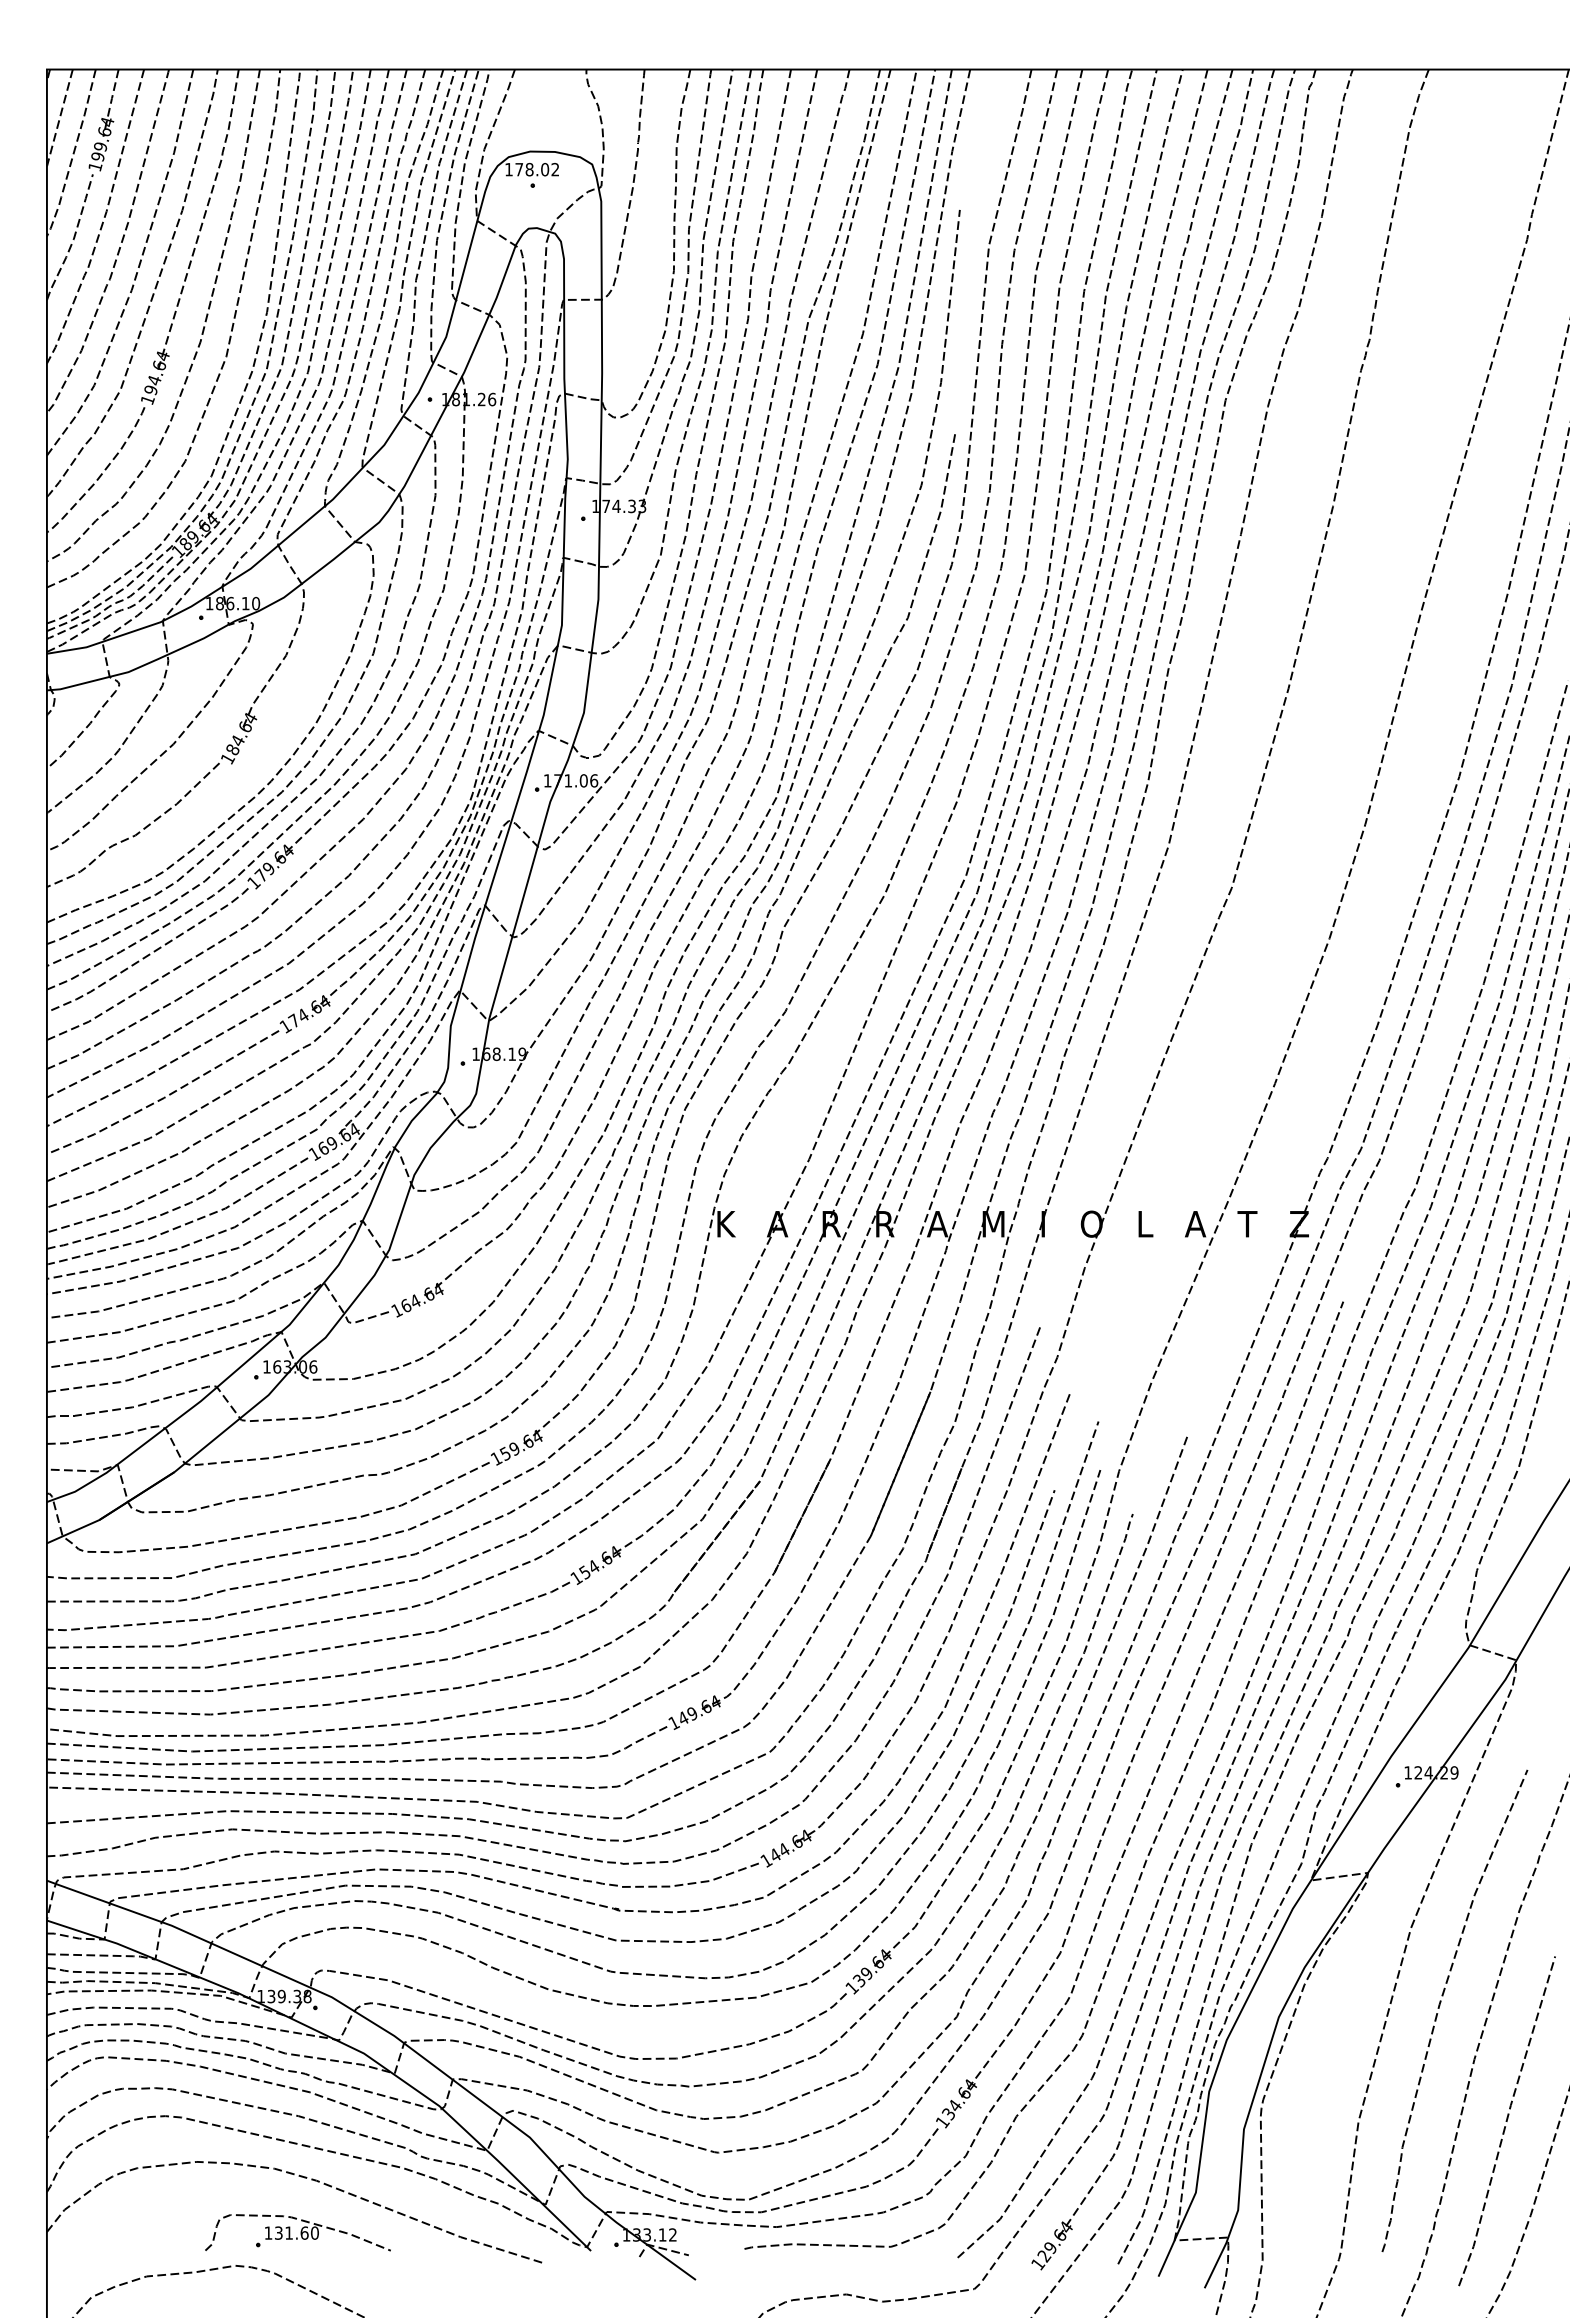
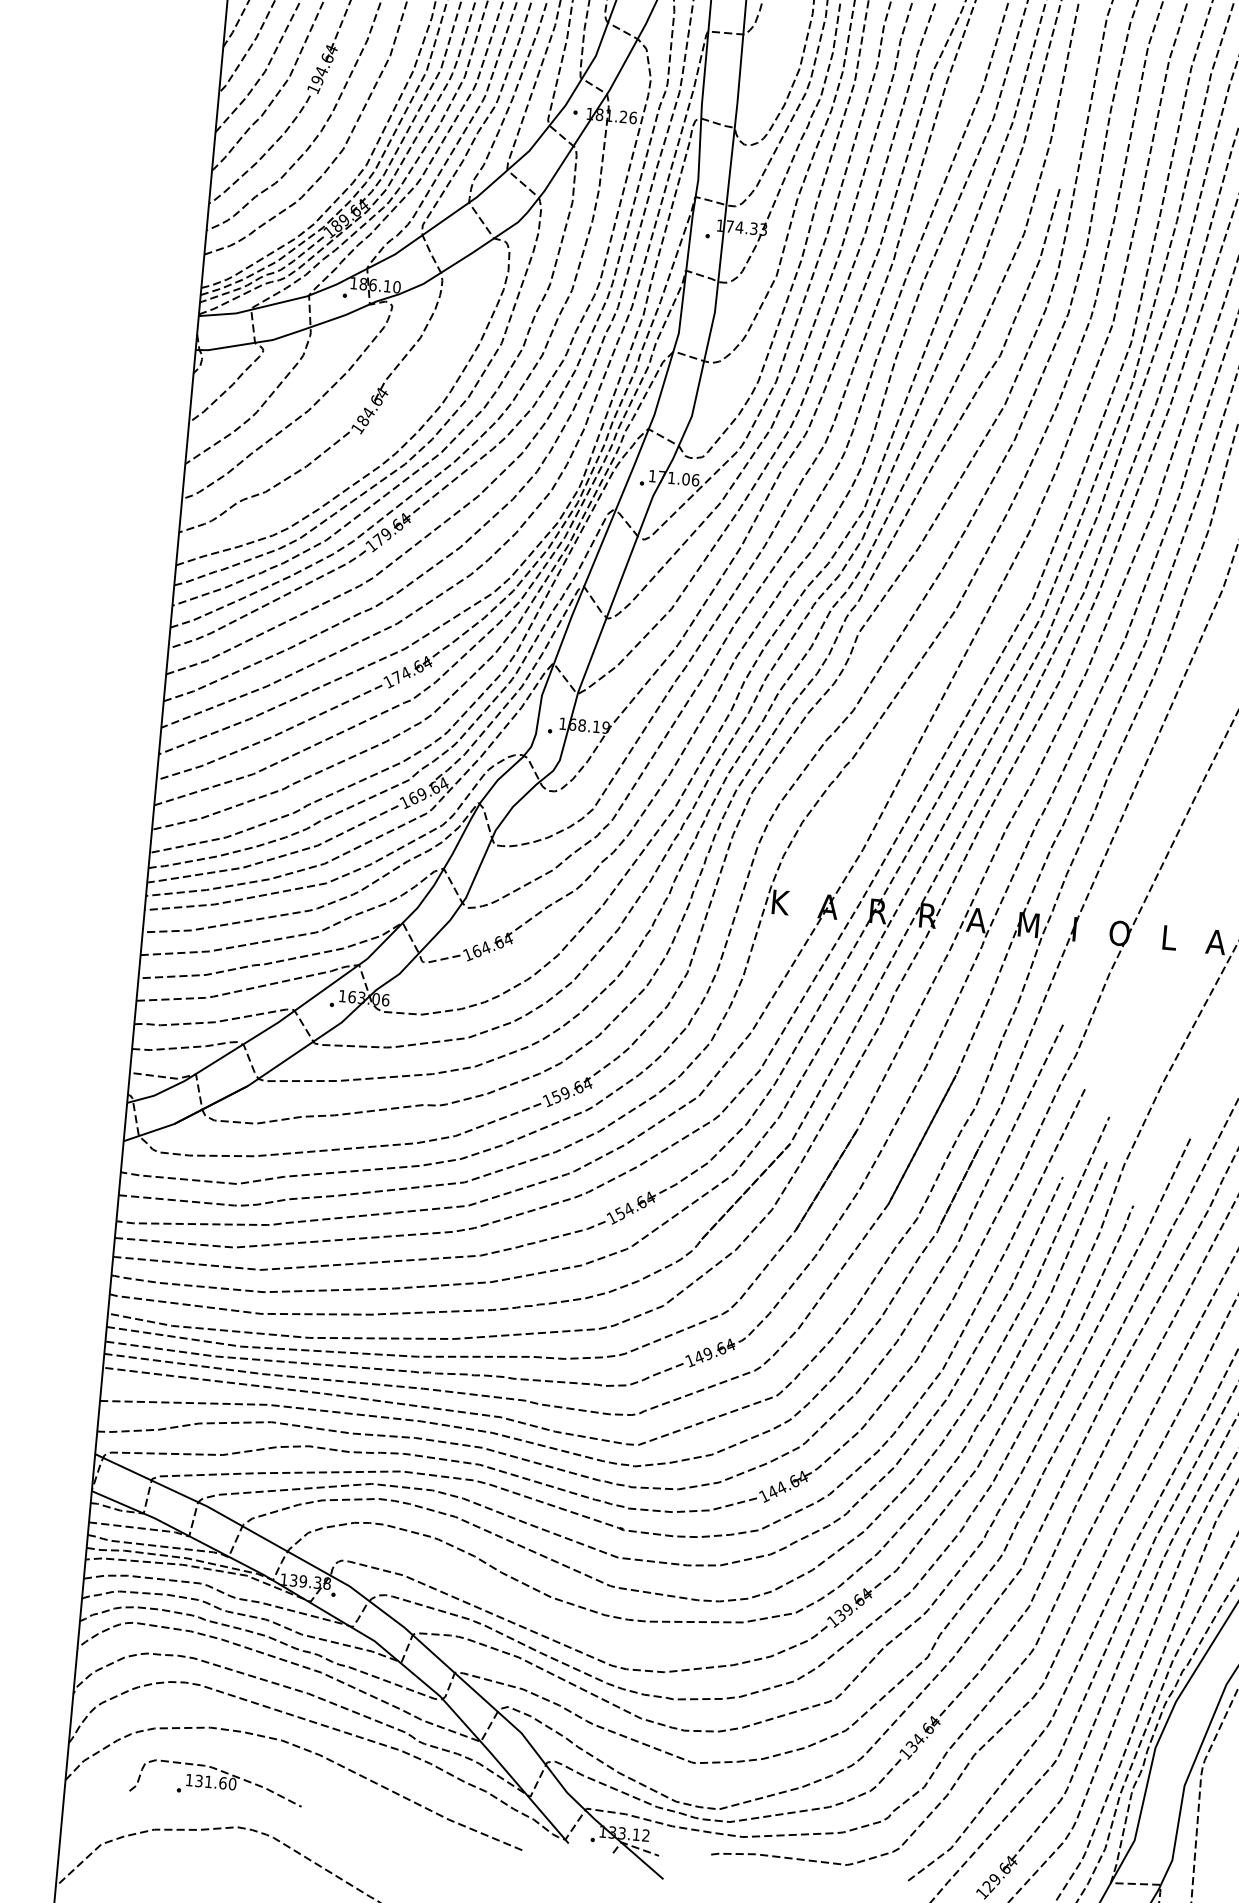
part: (297, 2232) -> (216, 1782), moved

